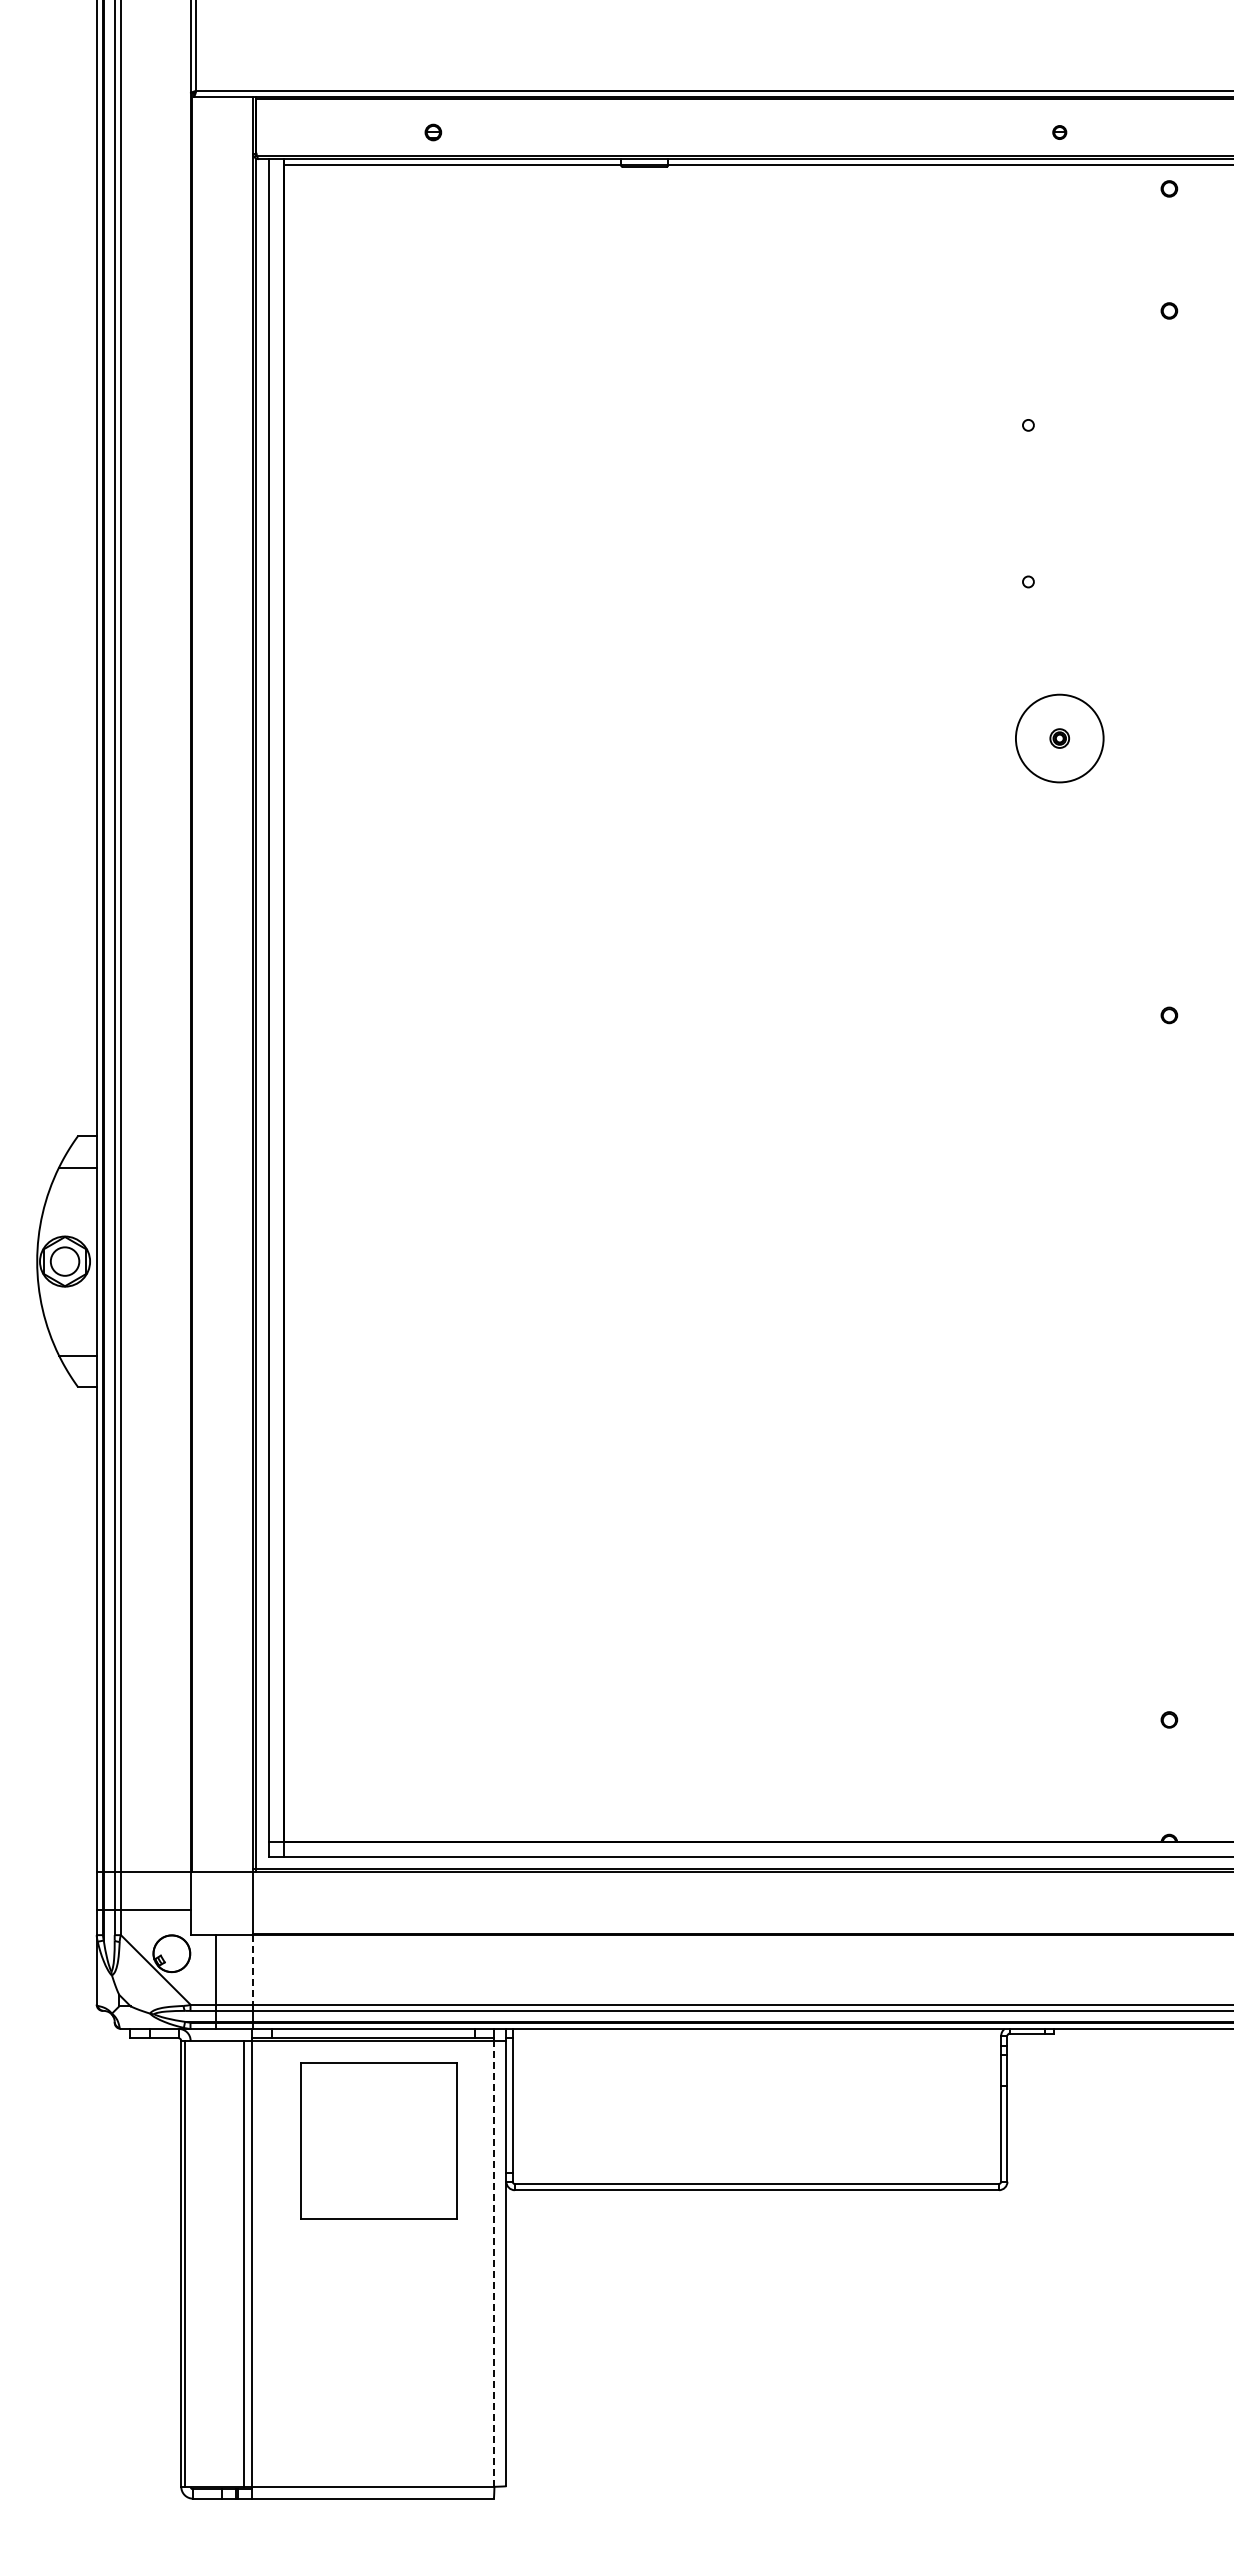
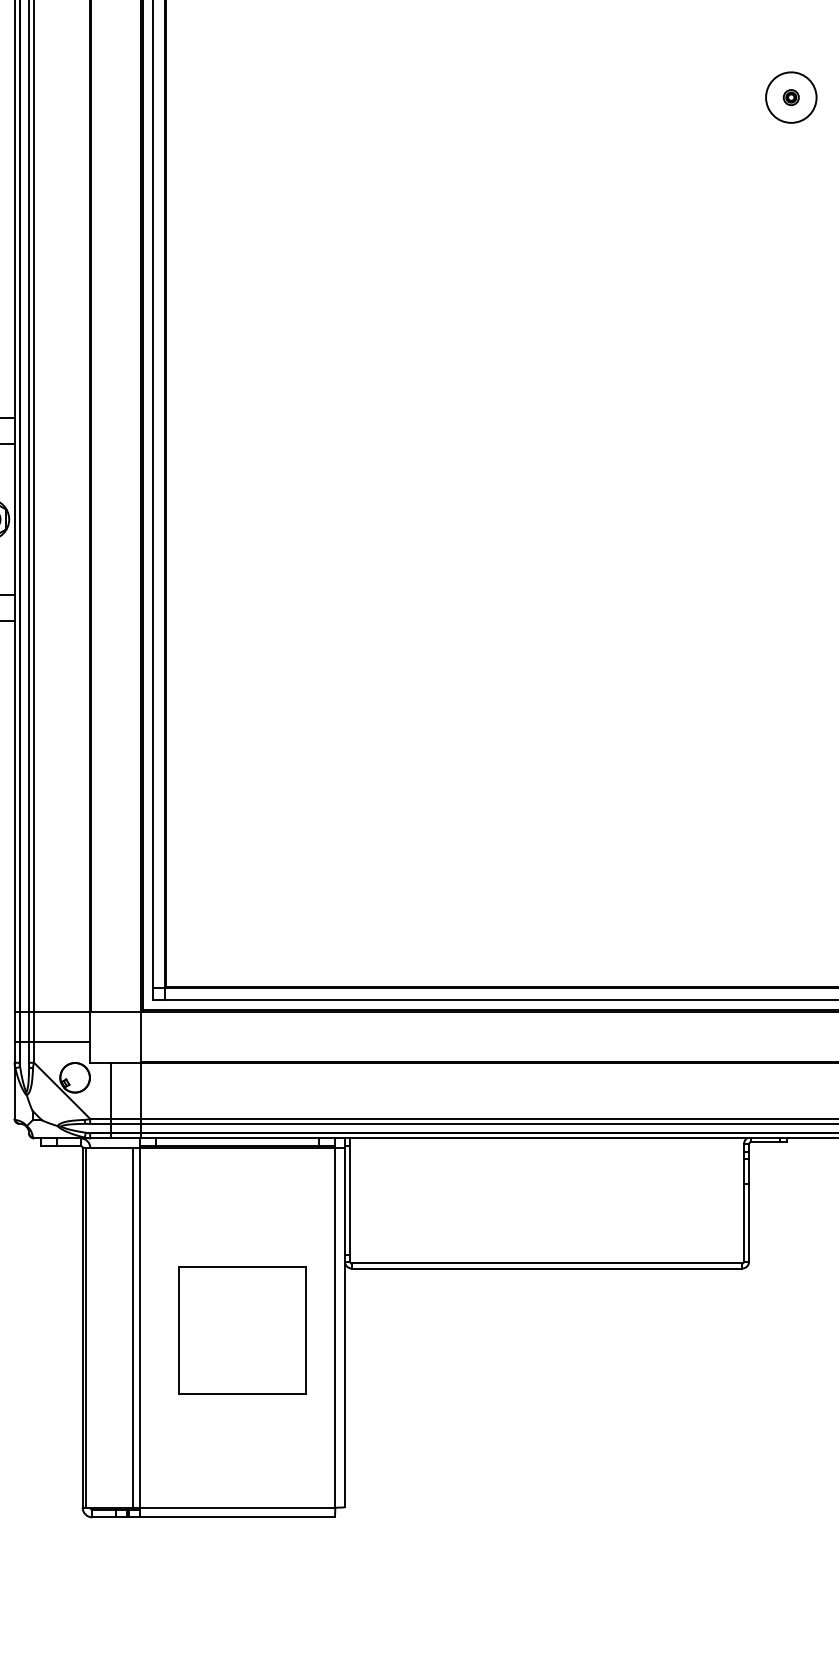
circle: (1059, 738) -> (791, 97), size x0.71
line: (253, 1969) -> (140, 1090), dashed -> solid
part: (378, 2140) -> (241, 1330), moved
line: (494, 2263) -> (335, 1327), dashed -> solid

